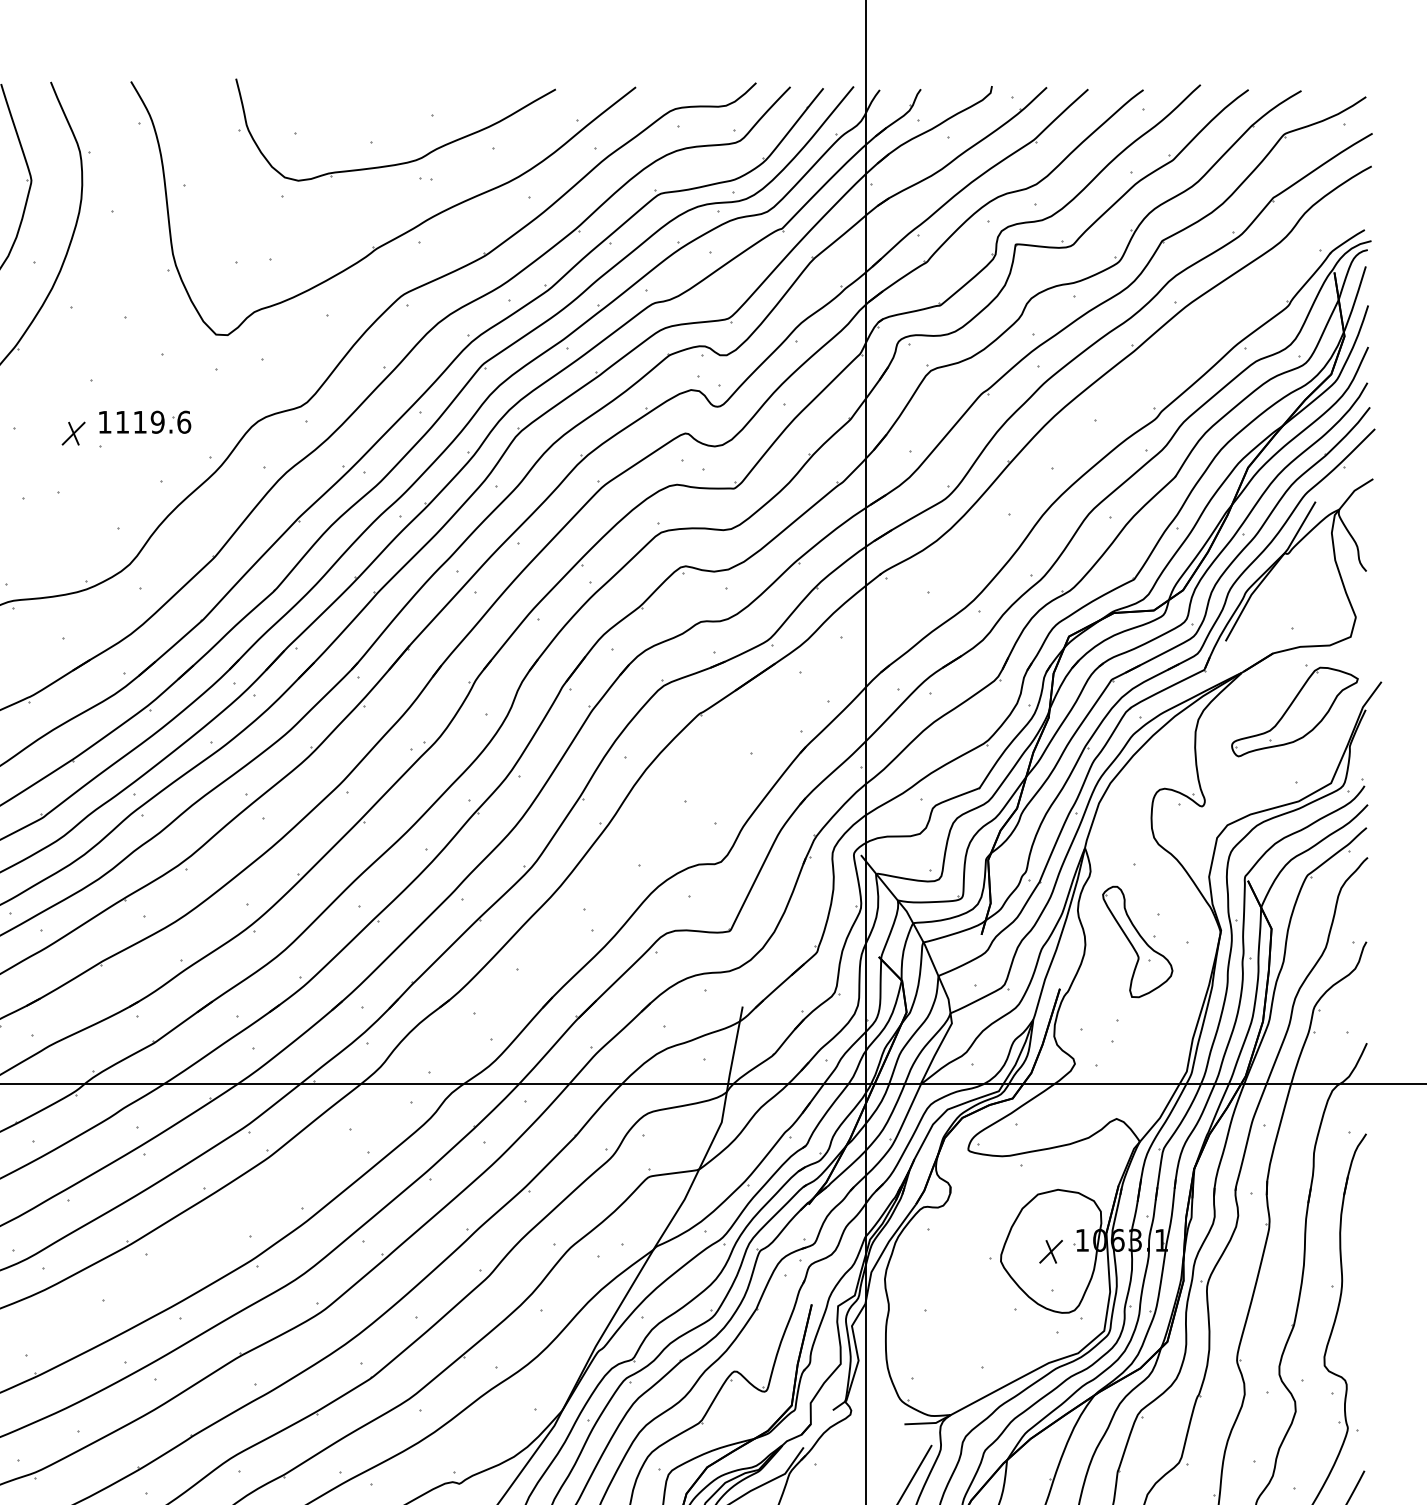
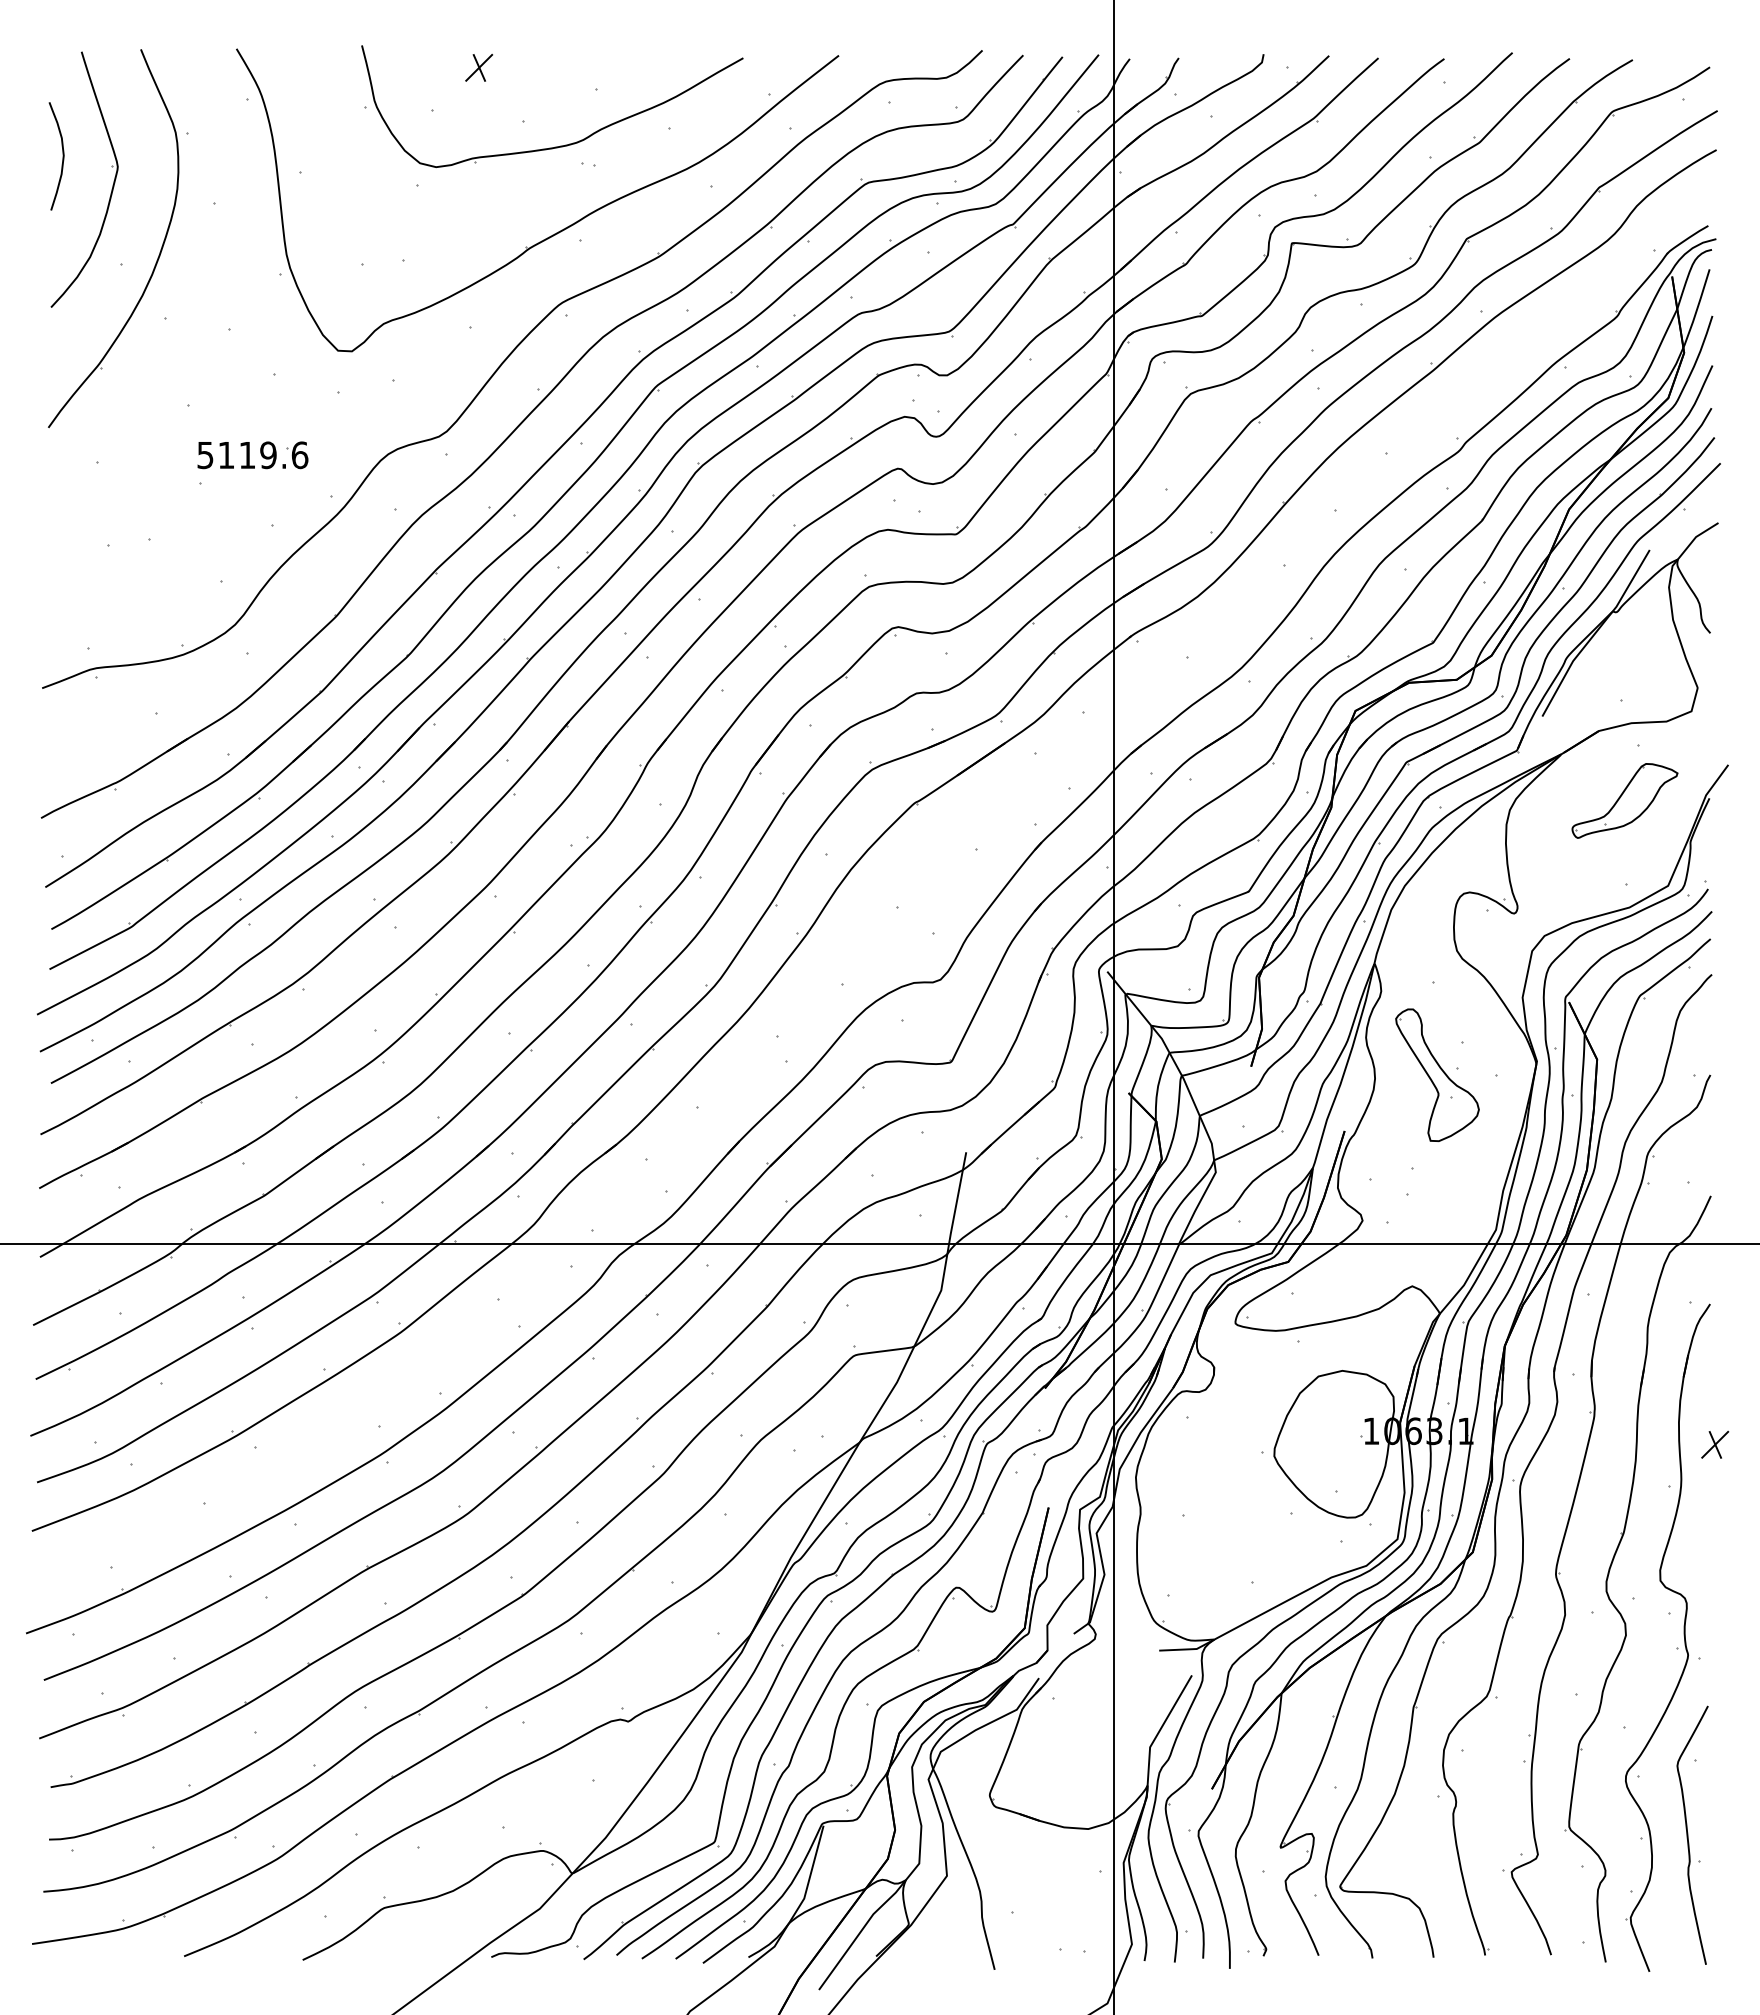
text: (104, 422) -> (205, 455), 1119.6 -> 5119.6
part: (73, 433) -> (479, 67), moved
part: (1294, 711) -> (1624, 800), size x0.7
part: (1051, 1251) -> (1715, 1444), moved

